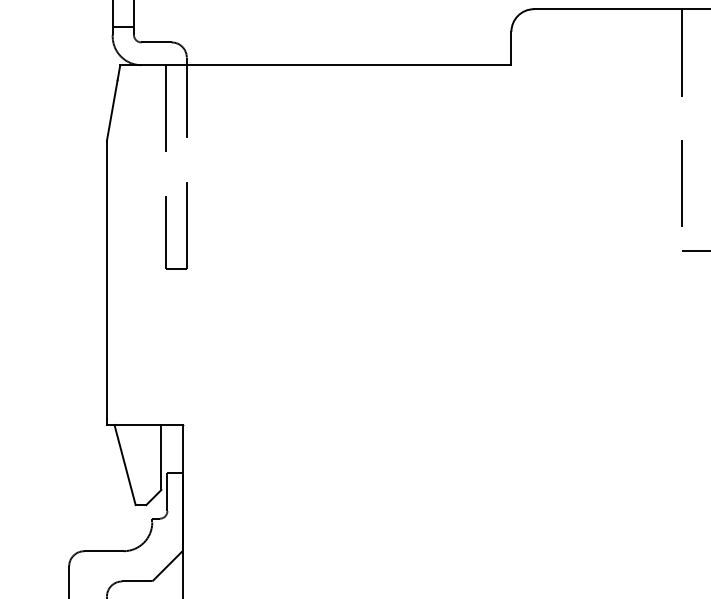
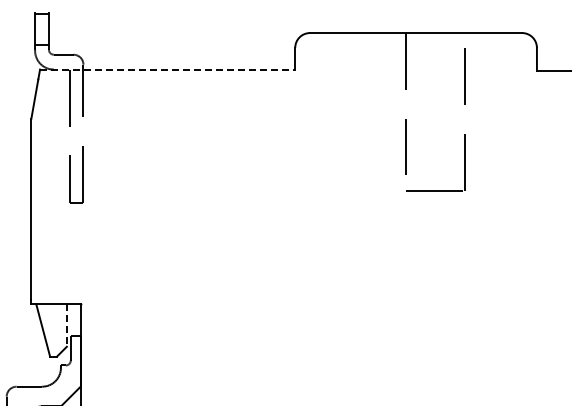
line: (315, 65) -> (167, 69), solid -> dashed
line: (160, 458) -> (66, 326), solid -> dashed

